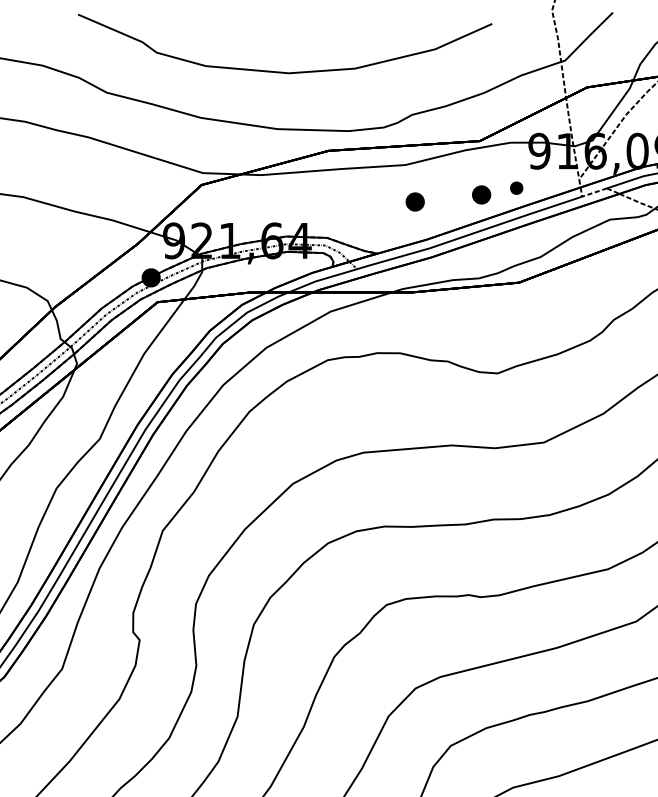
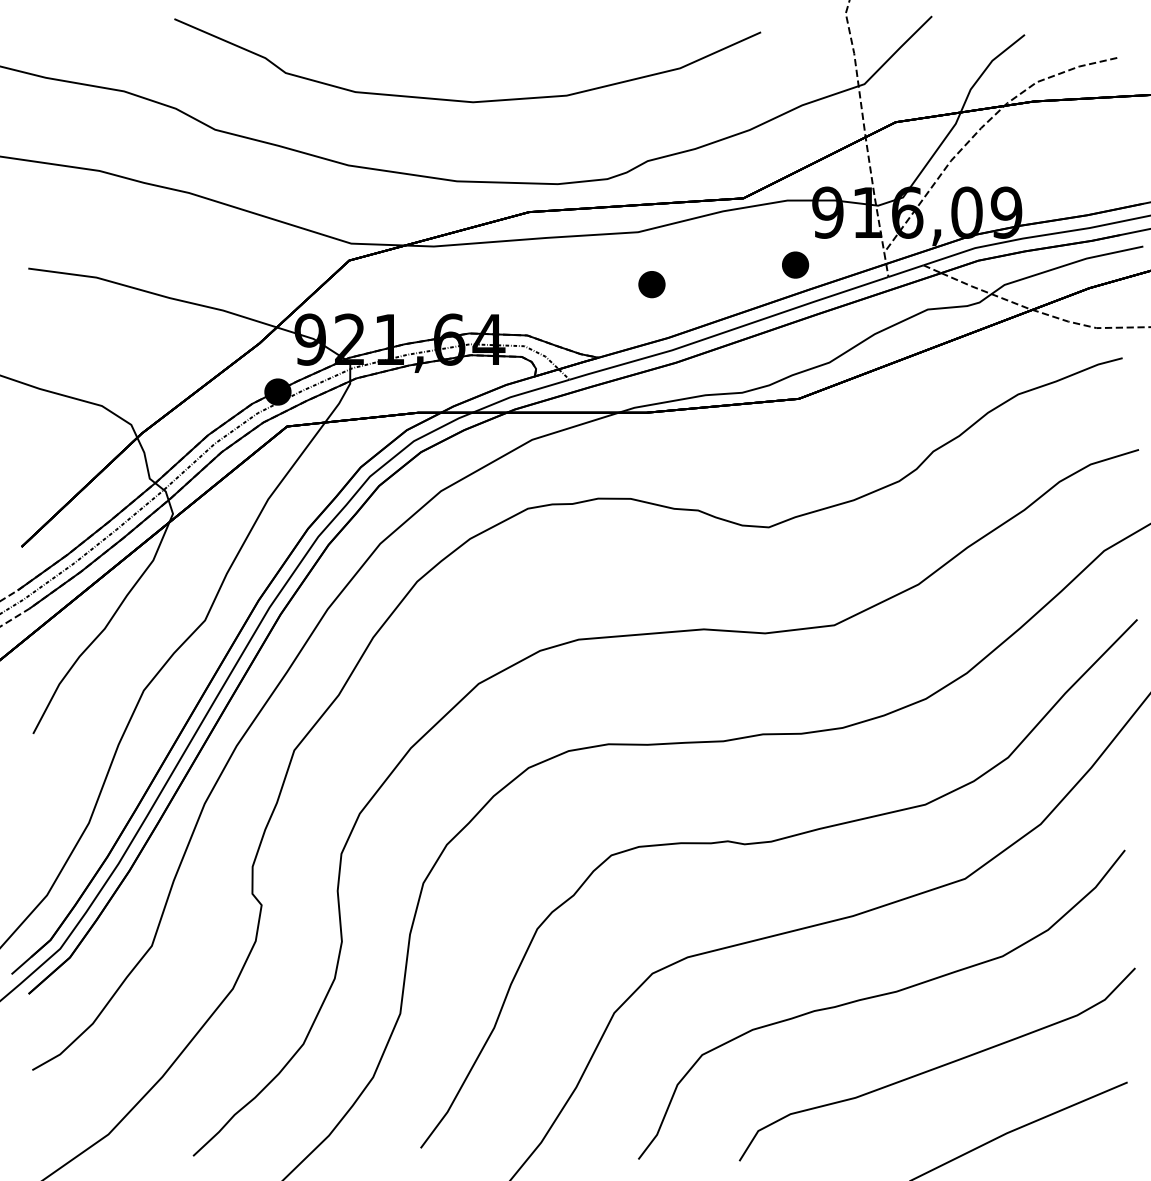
part: (516, 187) -> (795, 264), size x1.43
line: (594, 192) -> (905, 271), dashed -> solid
part: (481, 194) -> (745, 274), removed

